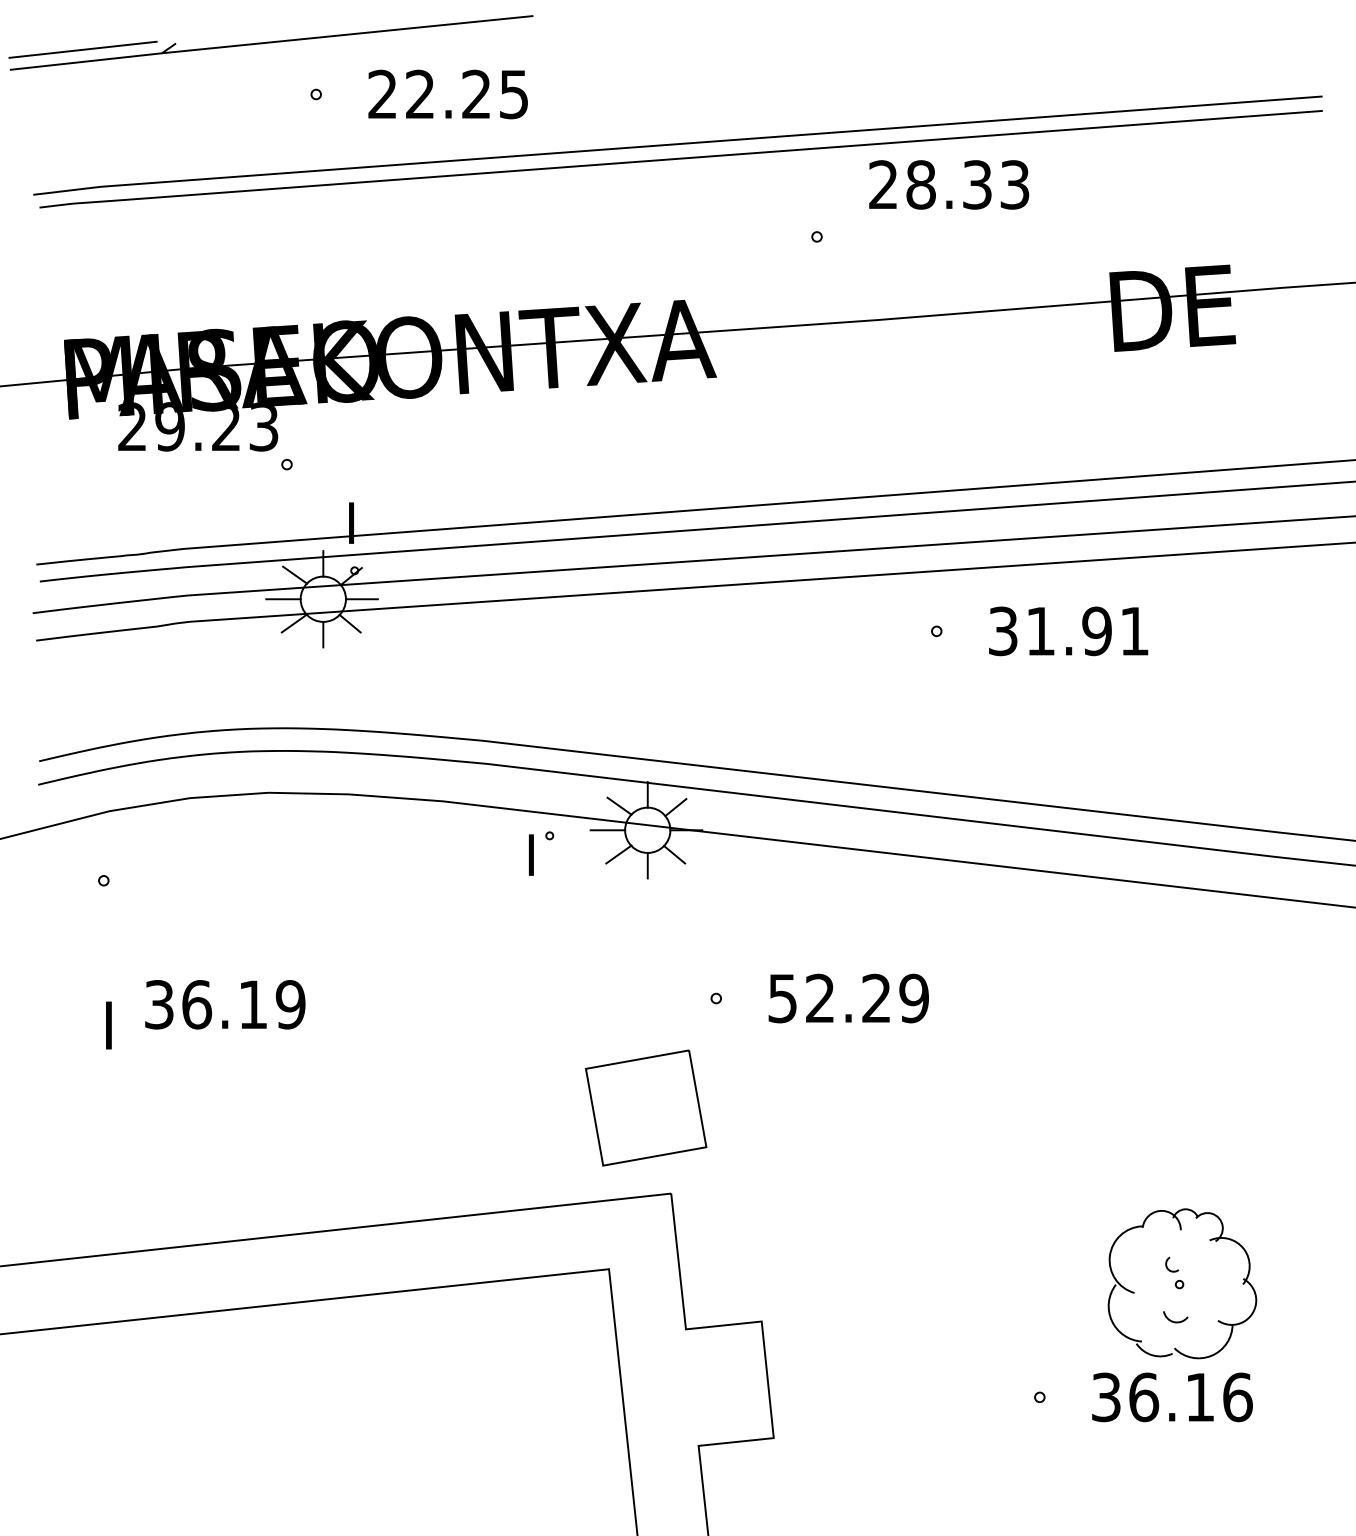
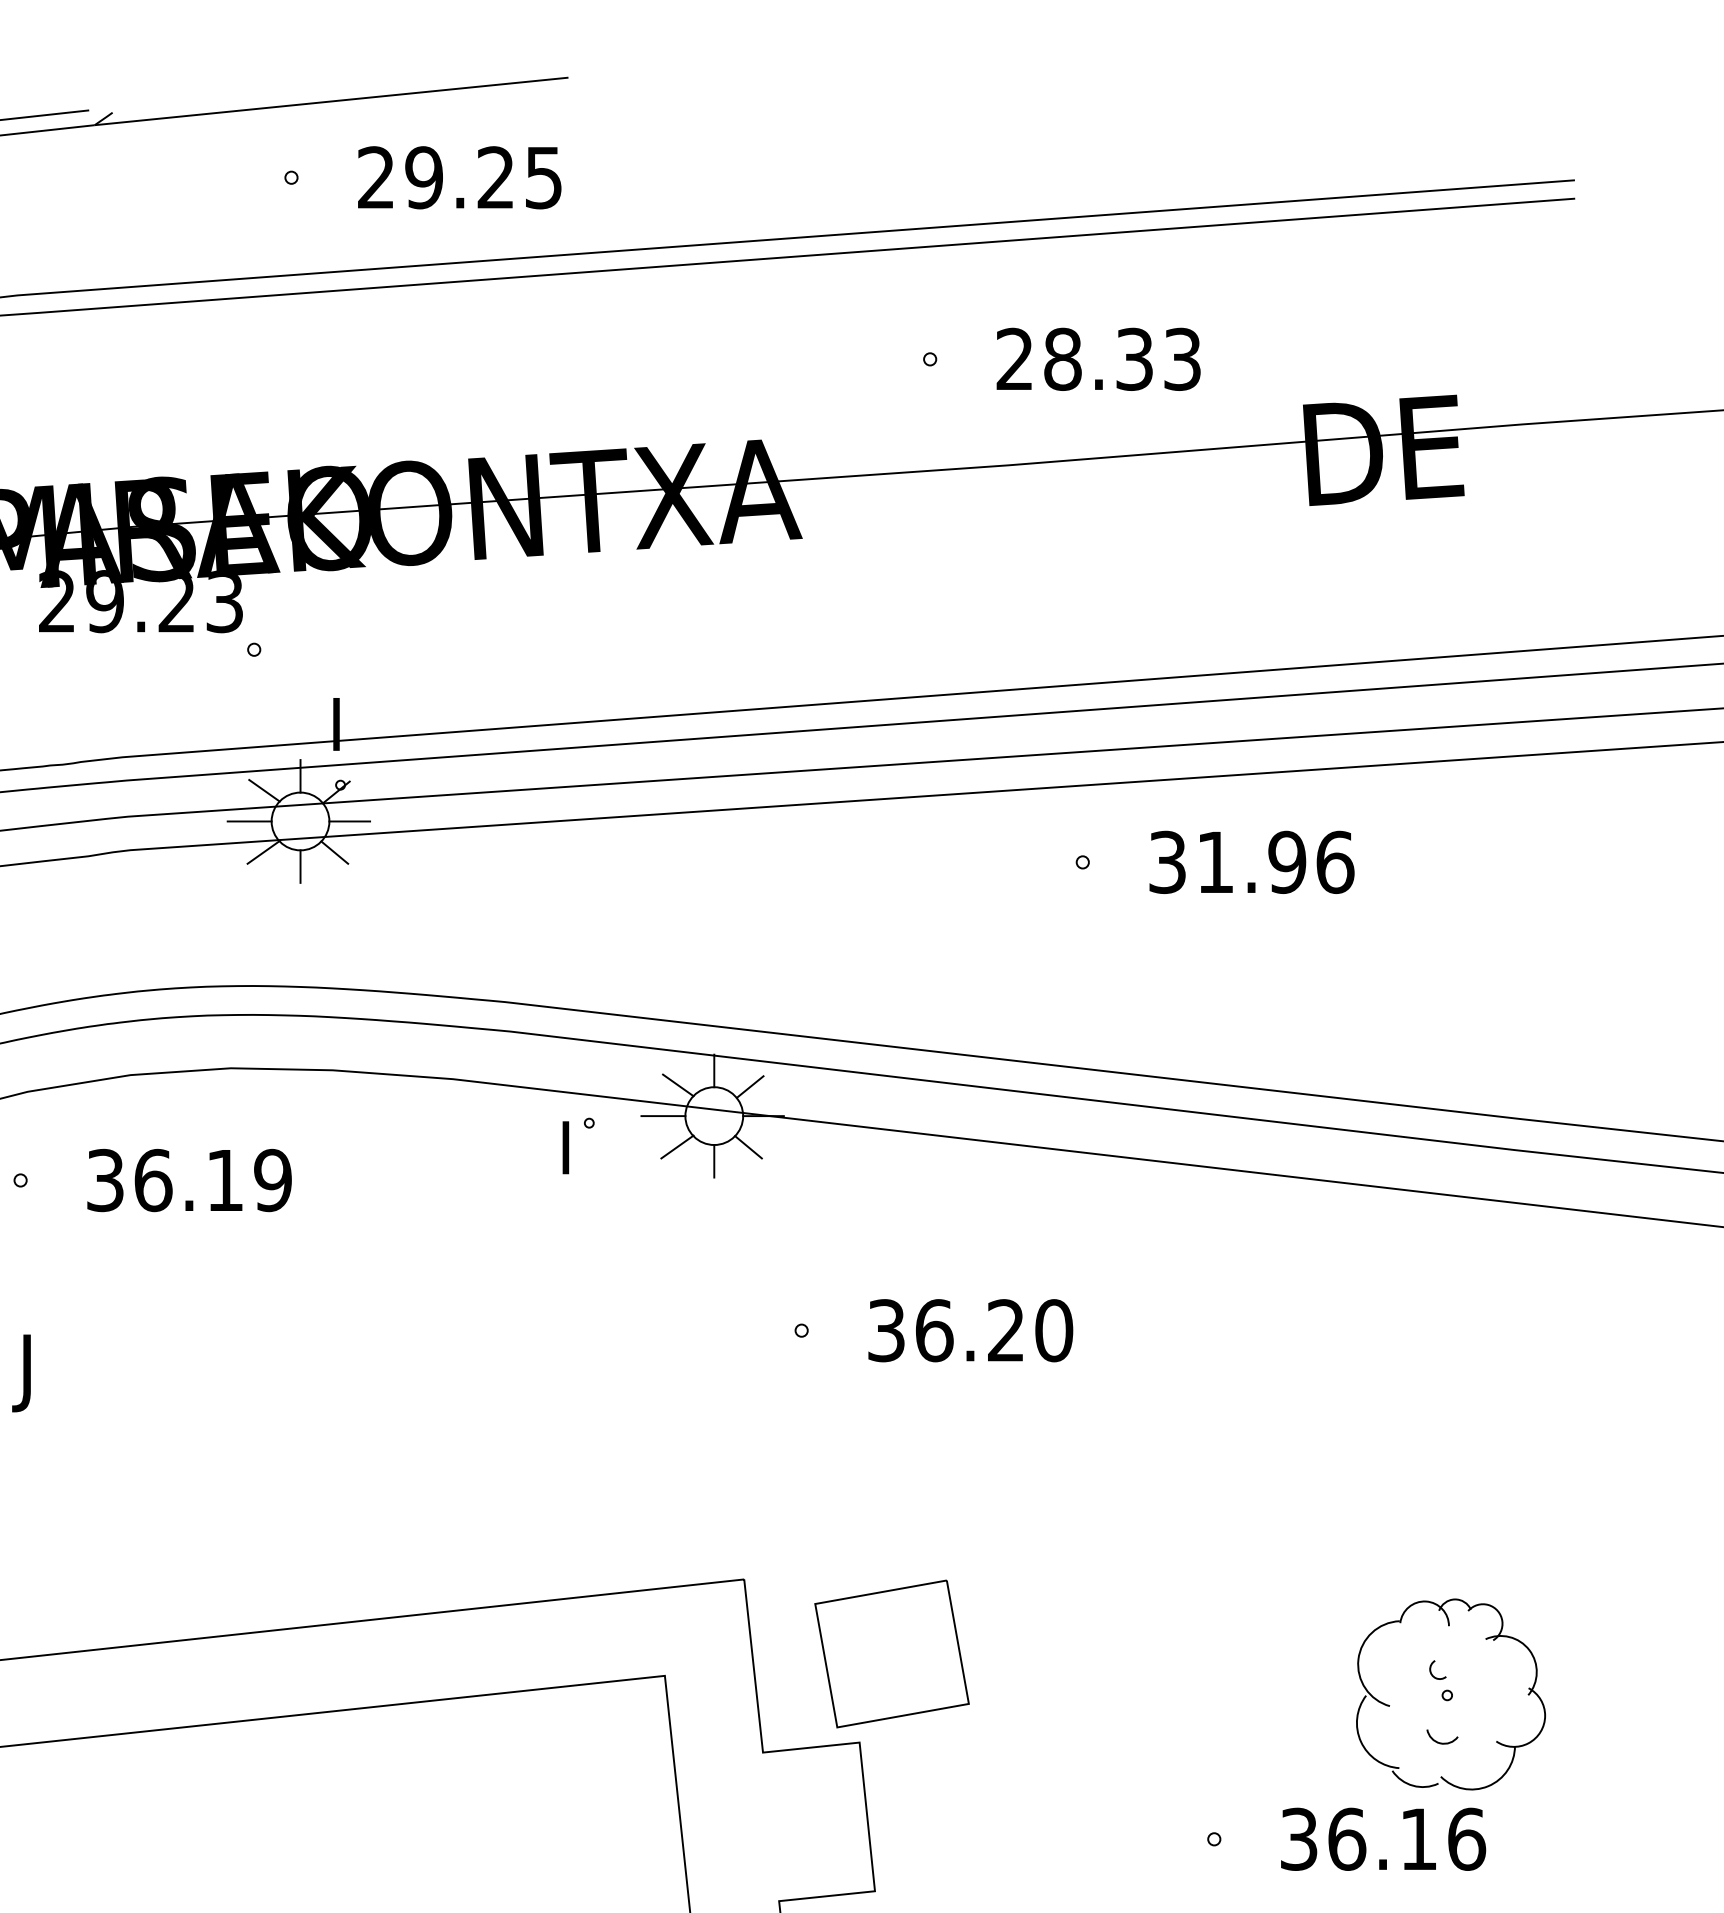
text: (419, 94) -> (423, 177), 22.25 -> 29.25
text: (949, 184) -> (1099, 358), moved
text: (1134, 631) -> (1335, 862), 31.91 -> 31.96
text: (849, 998) -> (971, 1330), 52.29 -> 36.20
text: (225, 1004) -> (189, 1180), moved
text: (104, 1055) -> (21, 1403), I -> J
part: (646, 1107) -> (892, 1653), moved
part: (1182, 1283) -> (1451, 1694), moved

